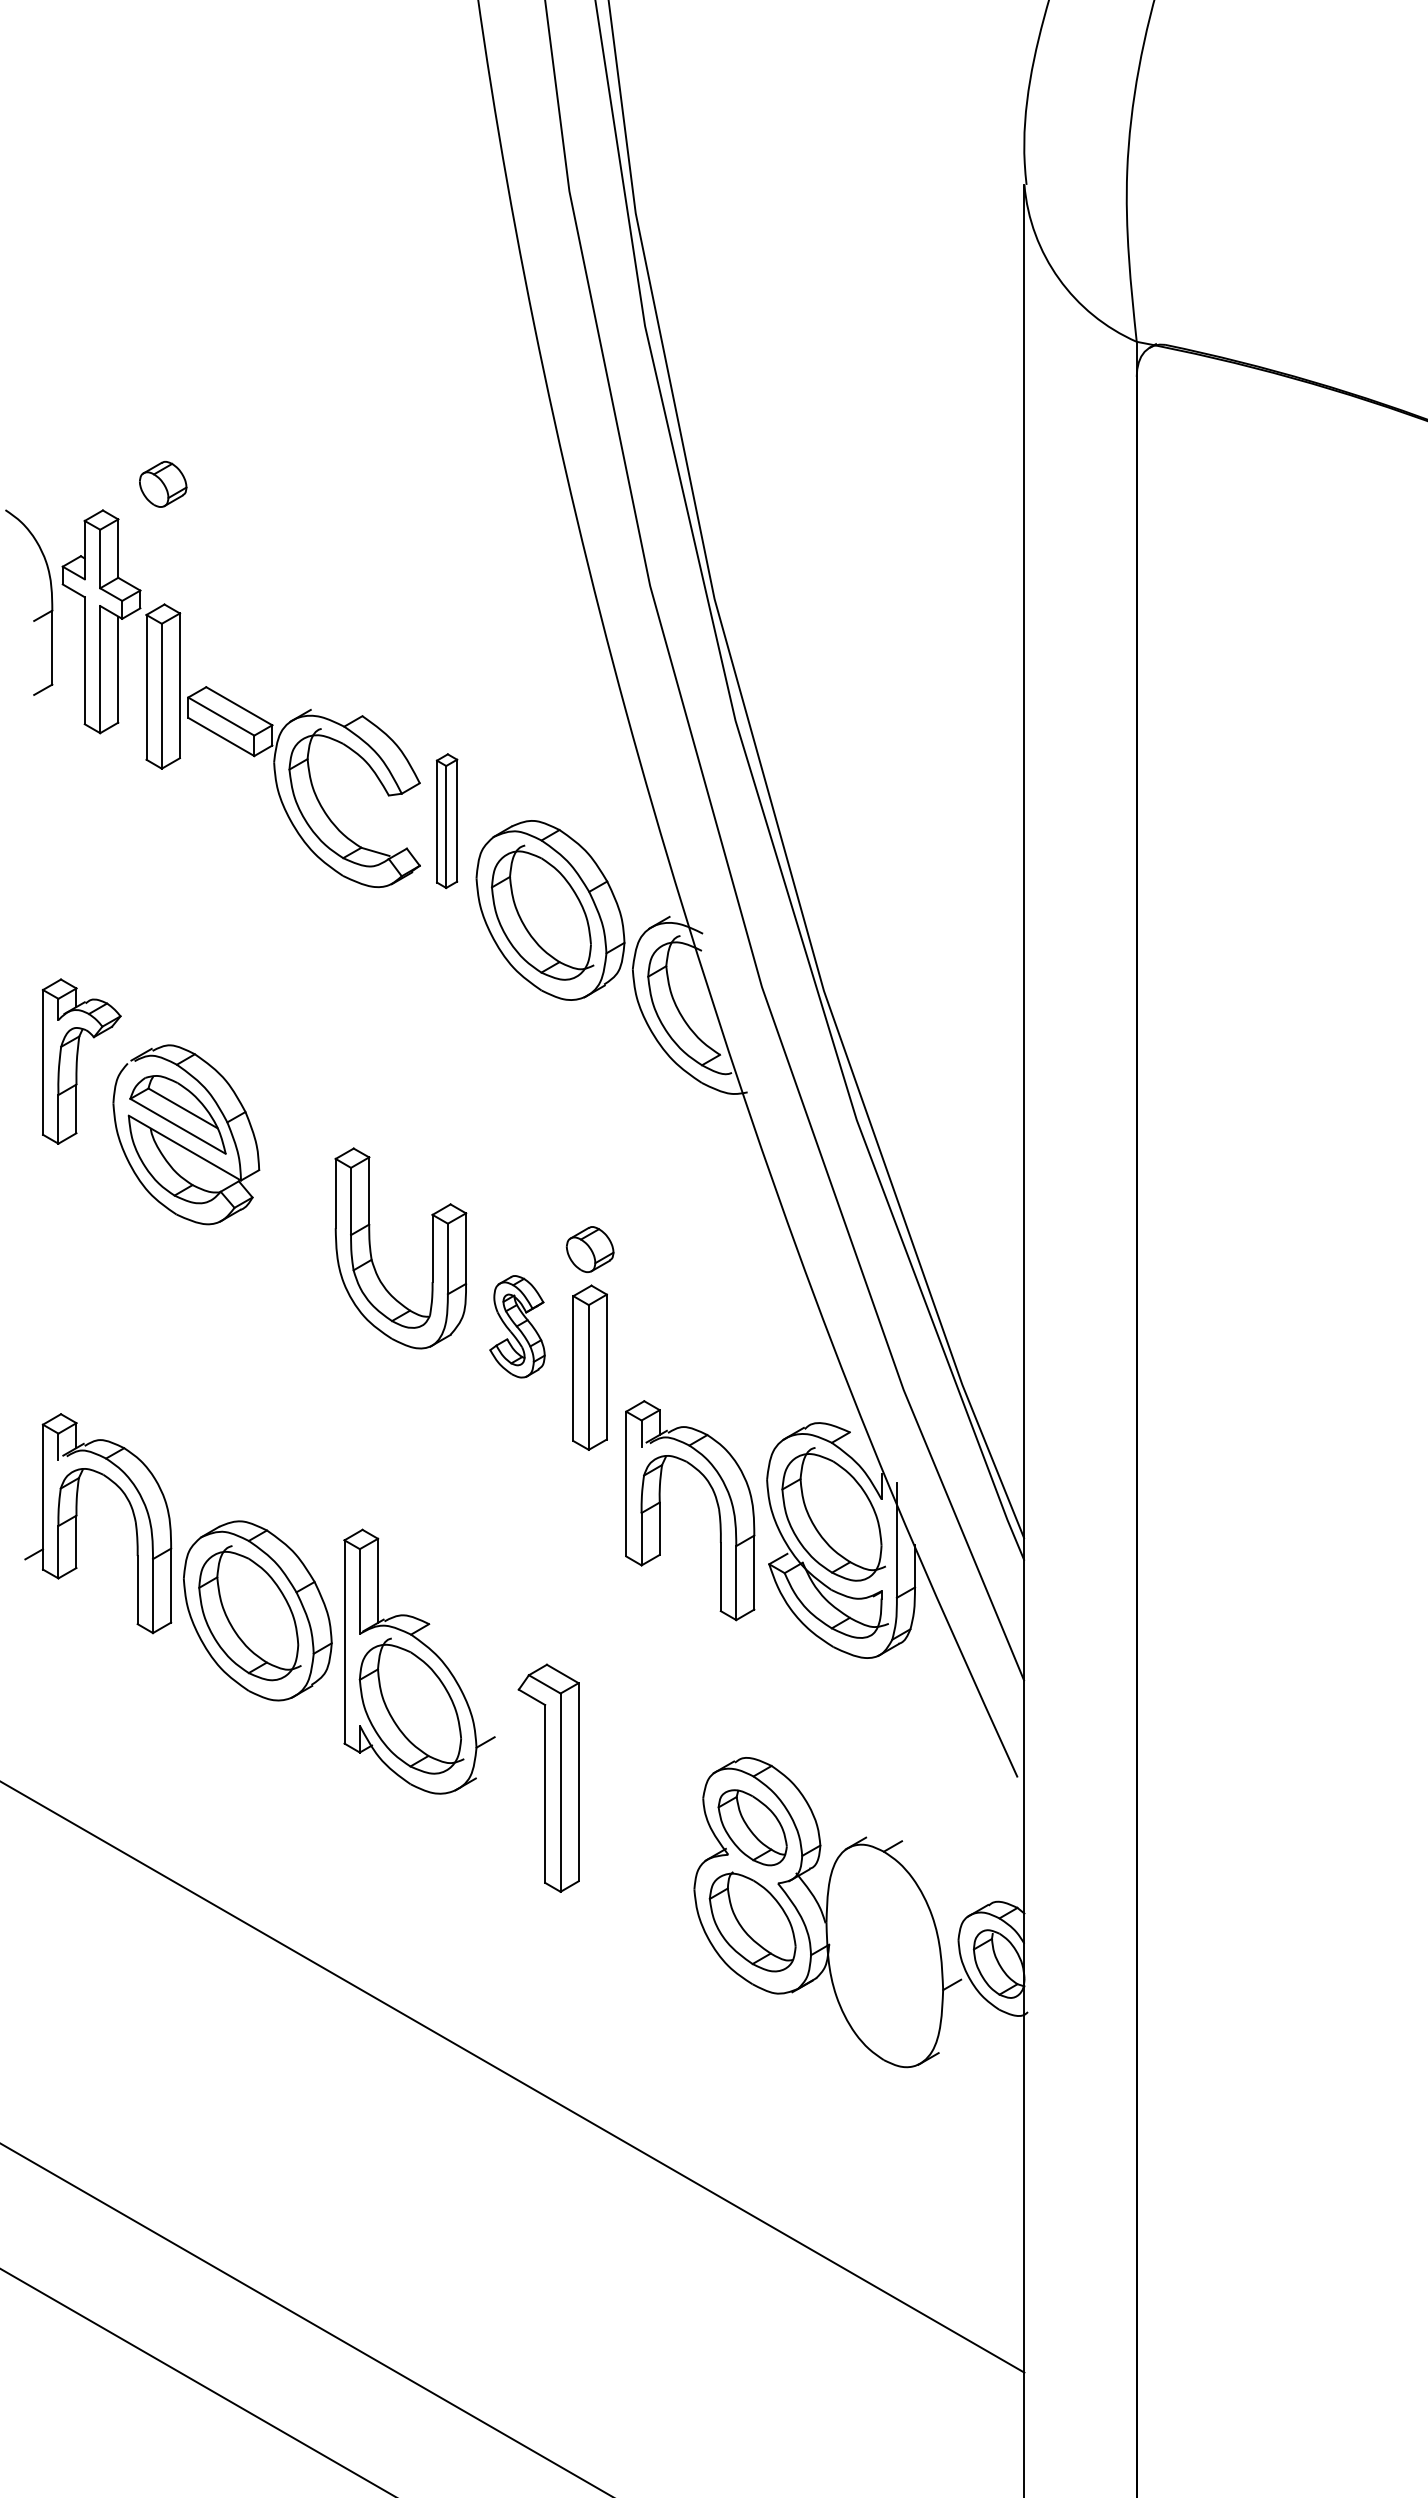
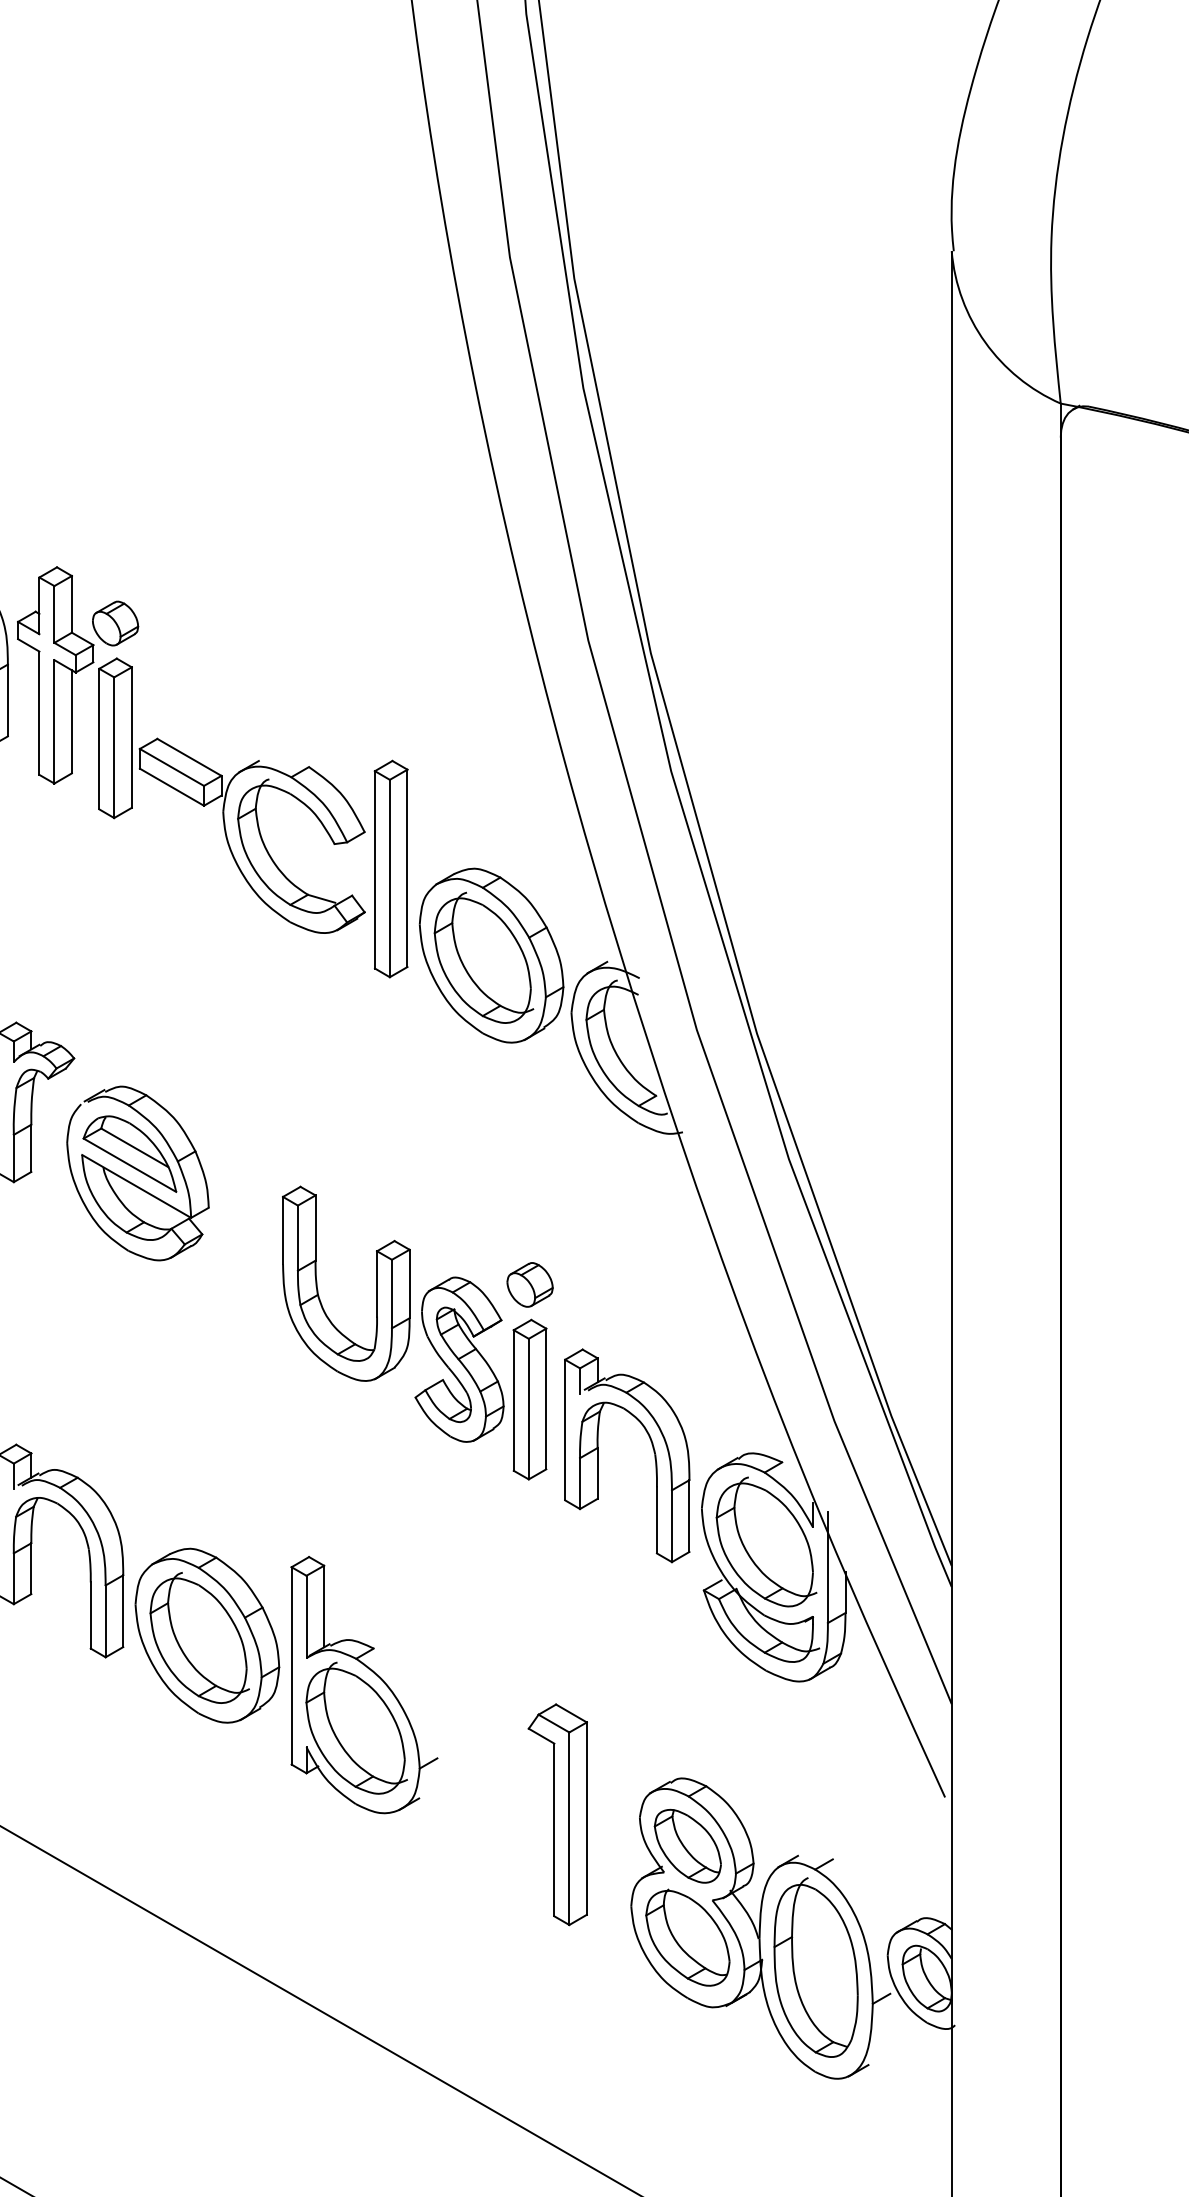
part: (163, 484) -> (115, 623), moved
part: (446, 820) -> (390, 868), size x1.67
part: (517, 1326) -> (459, 1359), size x1.67
part: (715, 1500) -> (651, 1446), moved
part: (548, 1777) -> (557, 1813), moved
part: (884, 1952) -> (815, 1967), added

